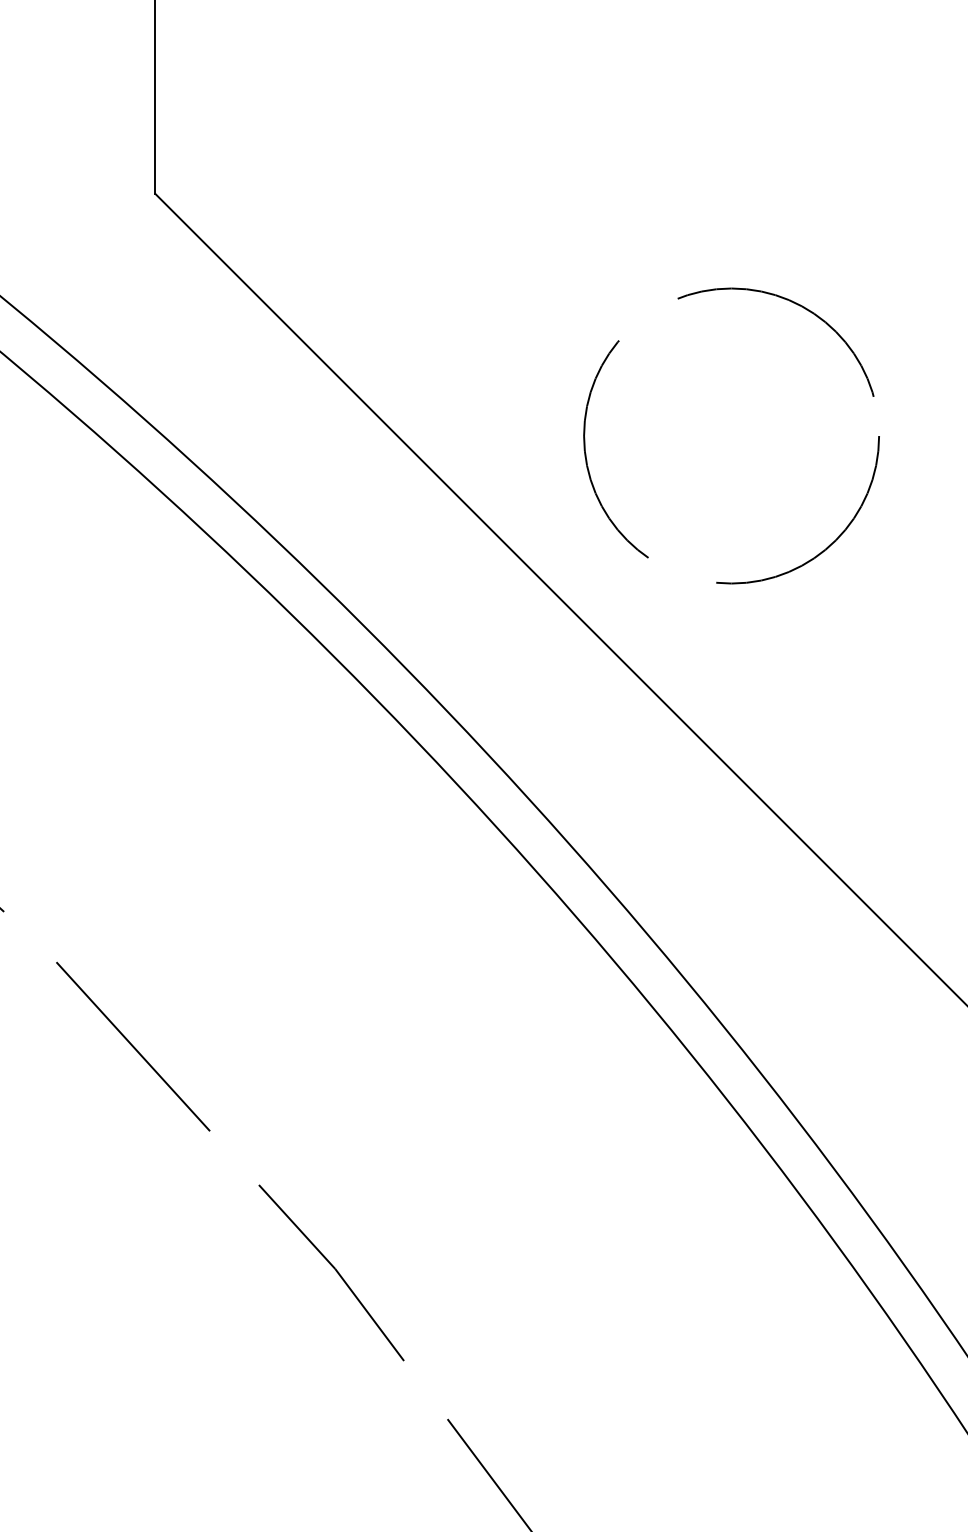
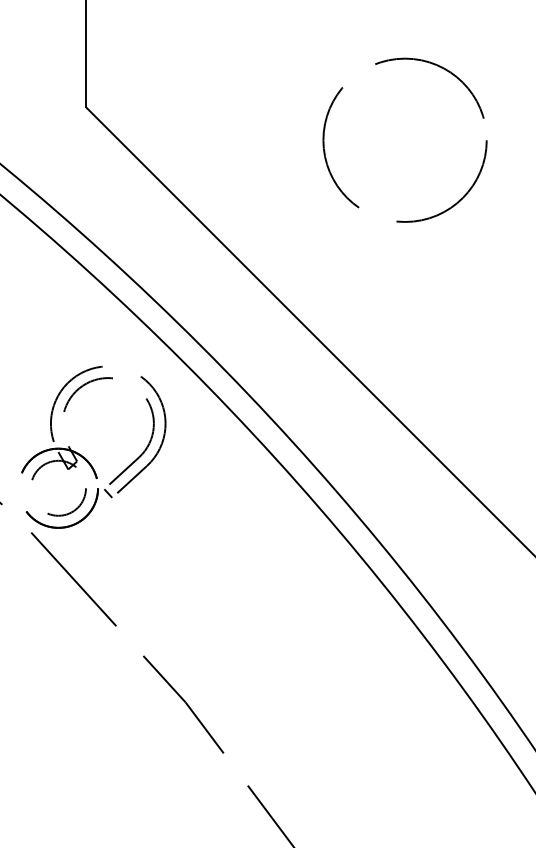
circle: (730, 434) -> (404, 139), moved
part: (154, 826) -> (85, 457), added

